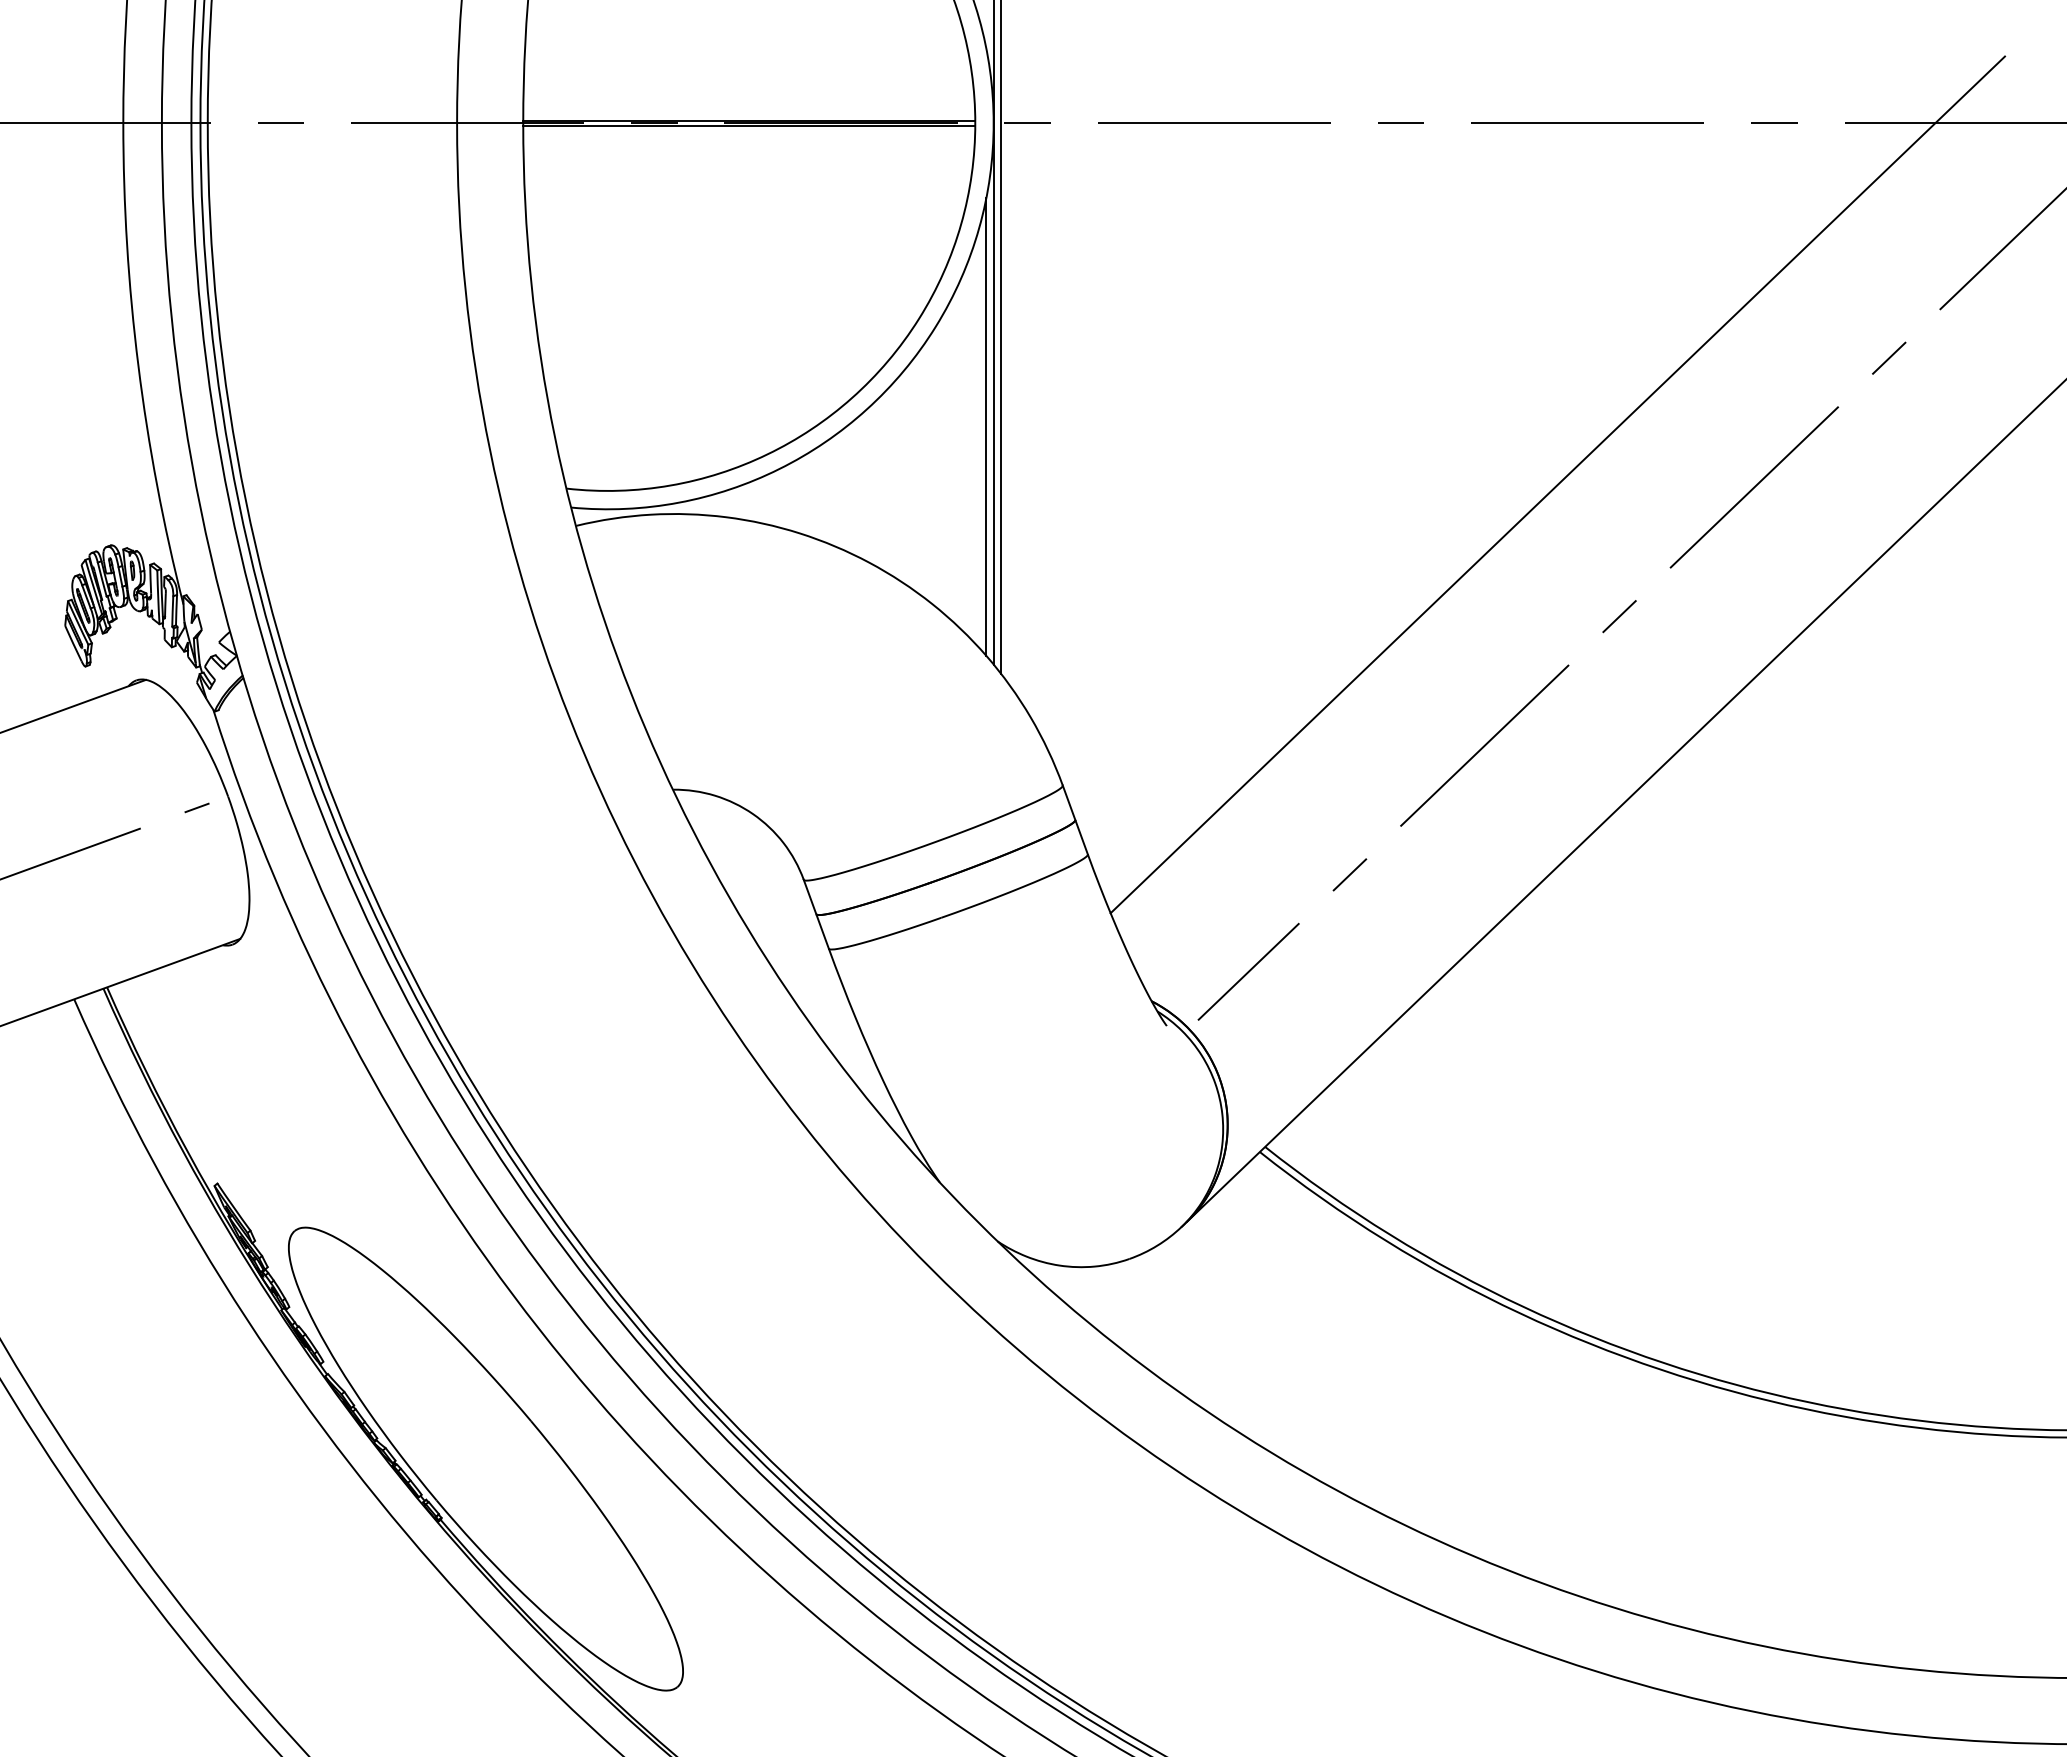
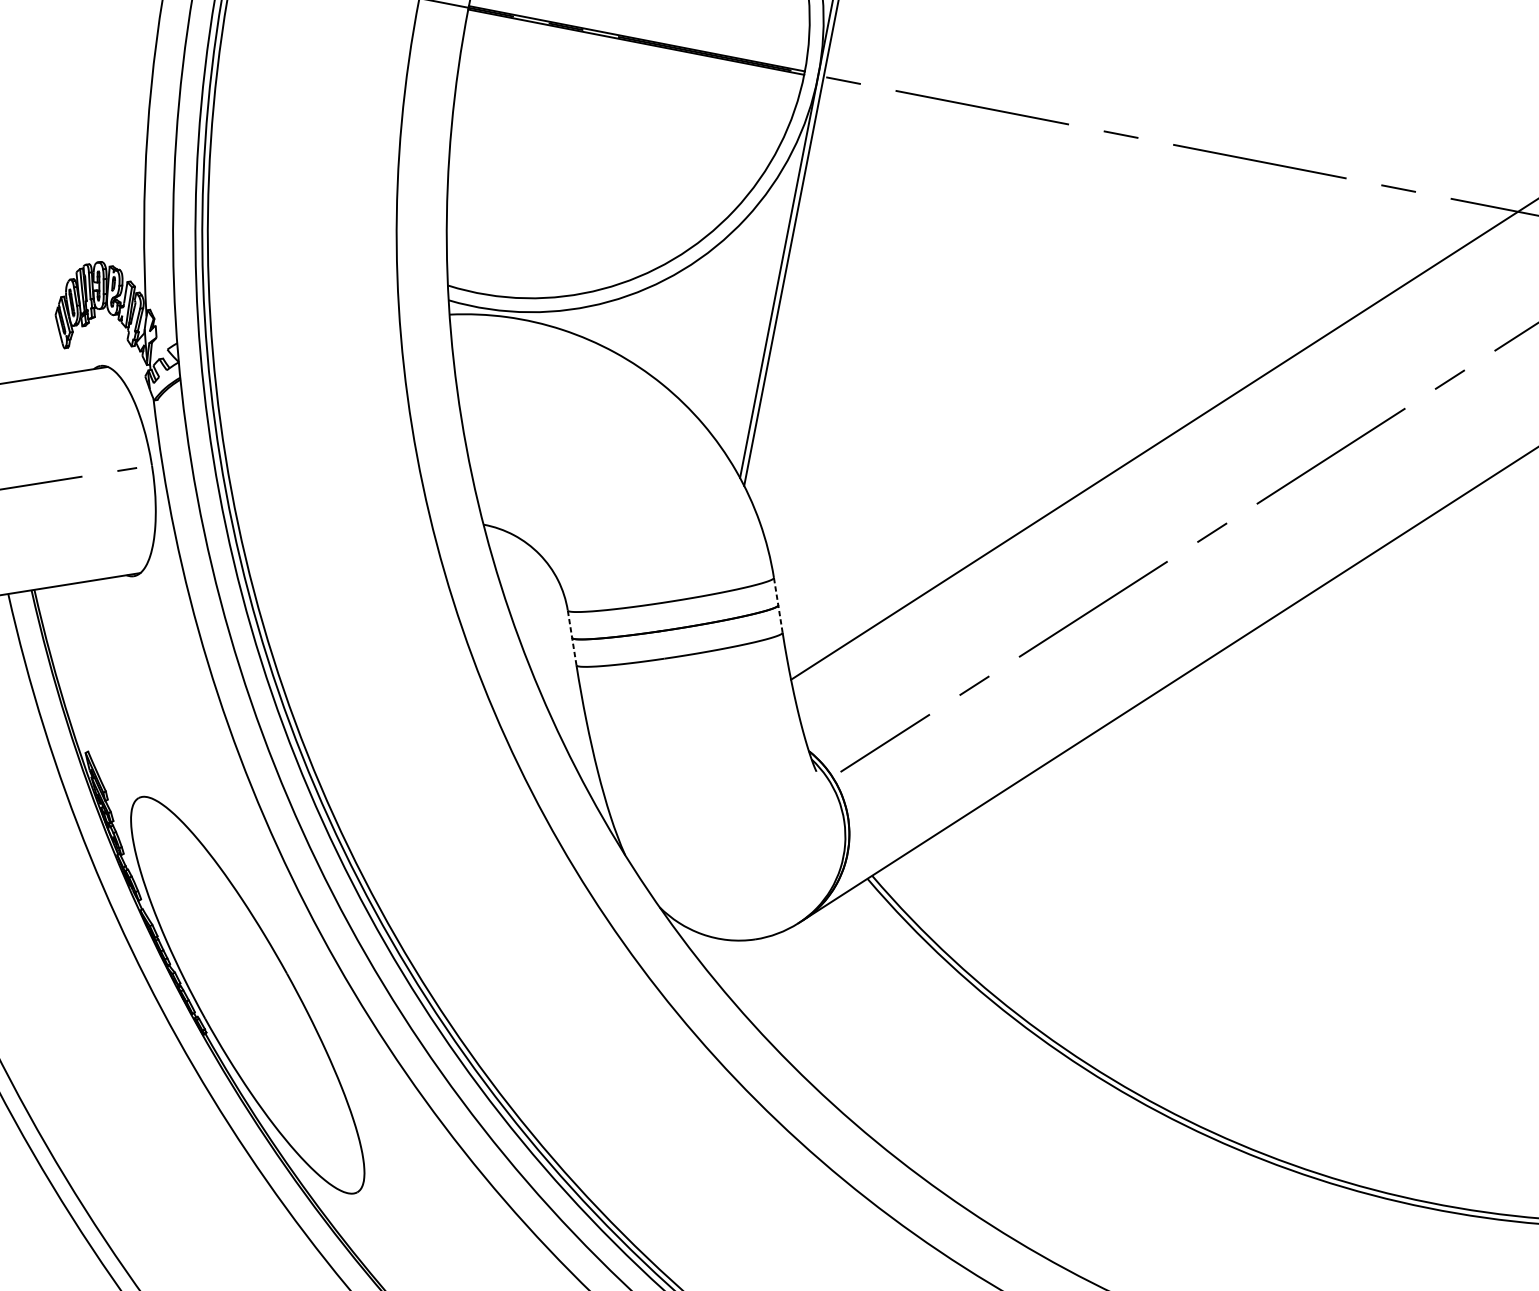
line: (986, 426) -> (769, 300), removed
line: (1075, 819) -> (778, 605), solid -> dashed
line: (816, 914) -> (572, 638), solid -> dashed

